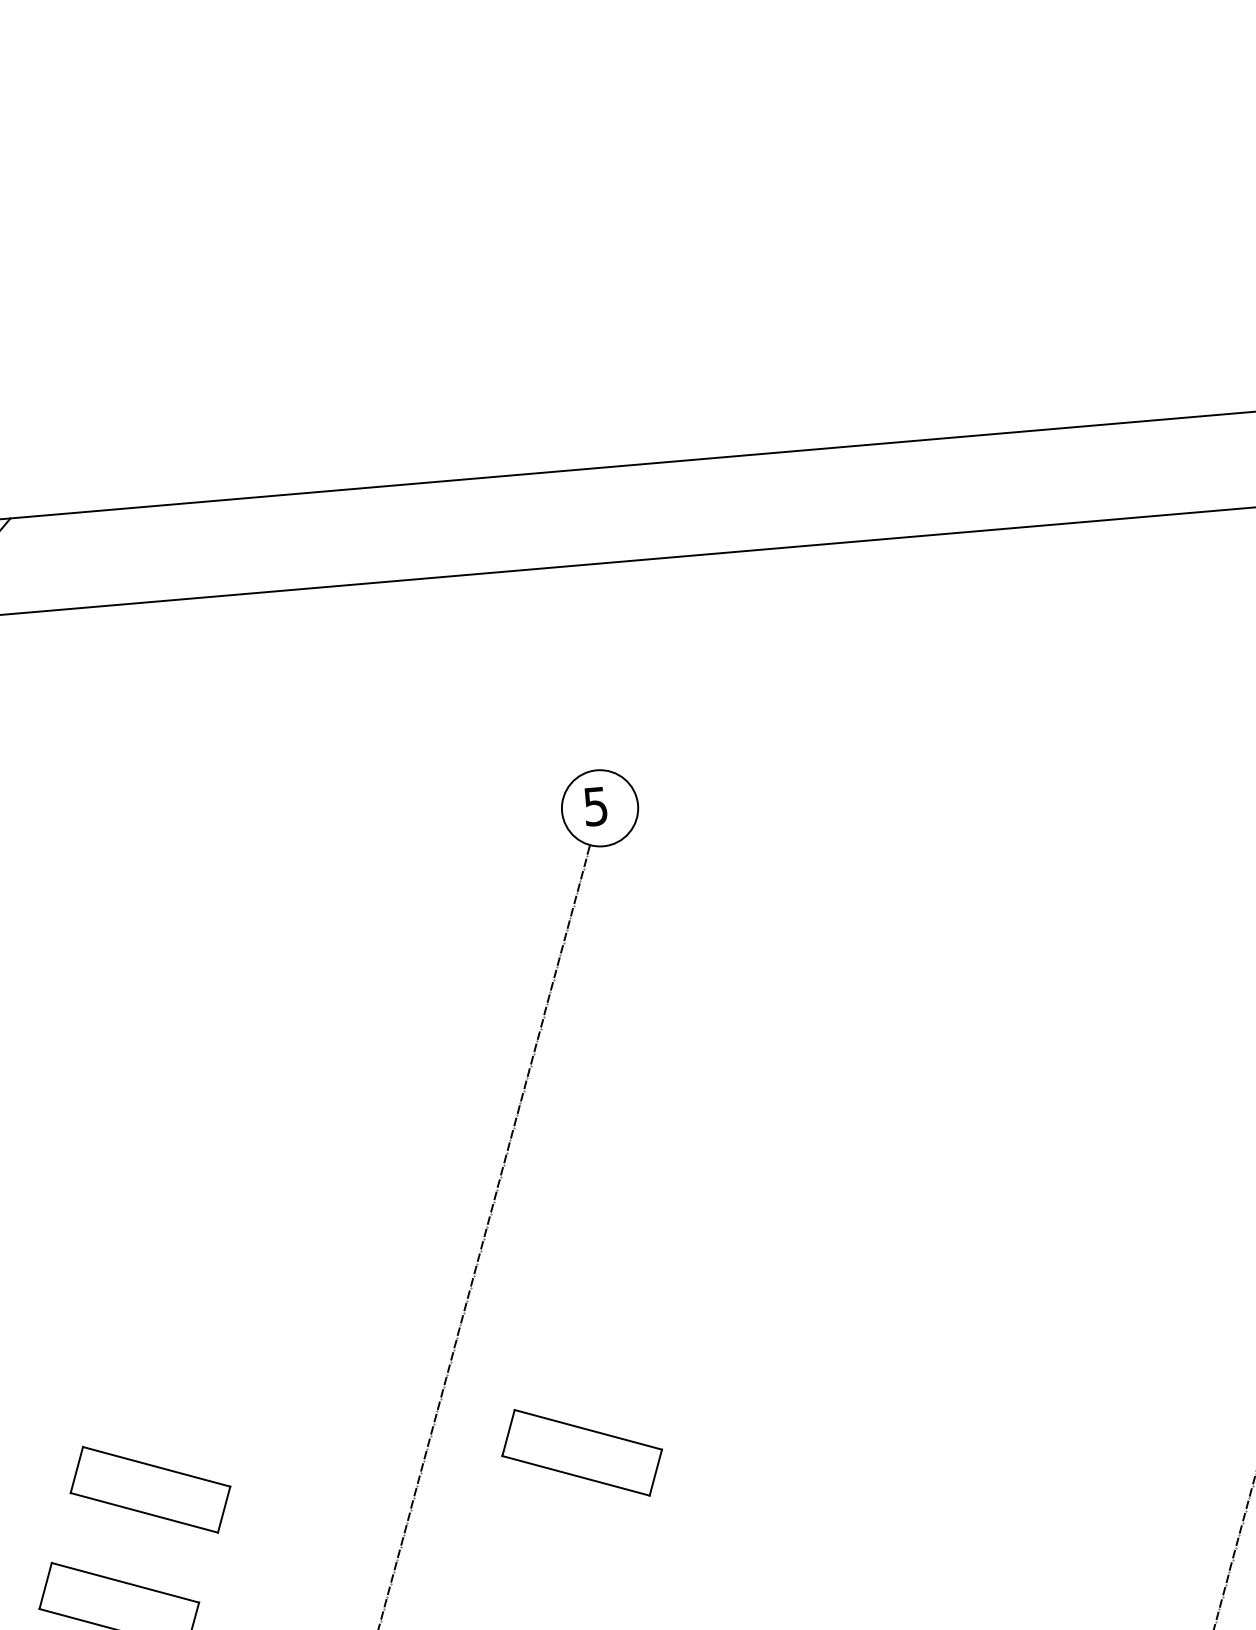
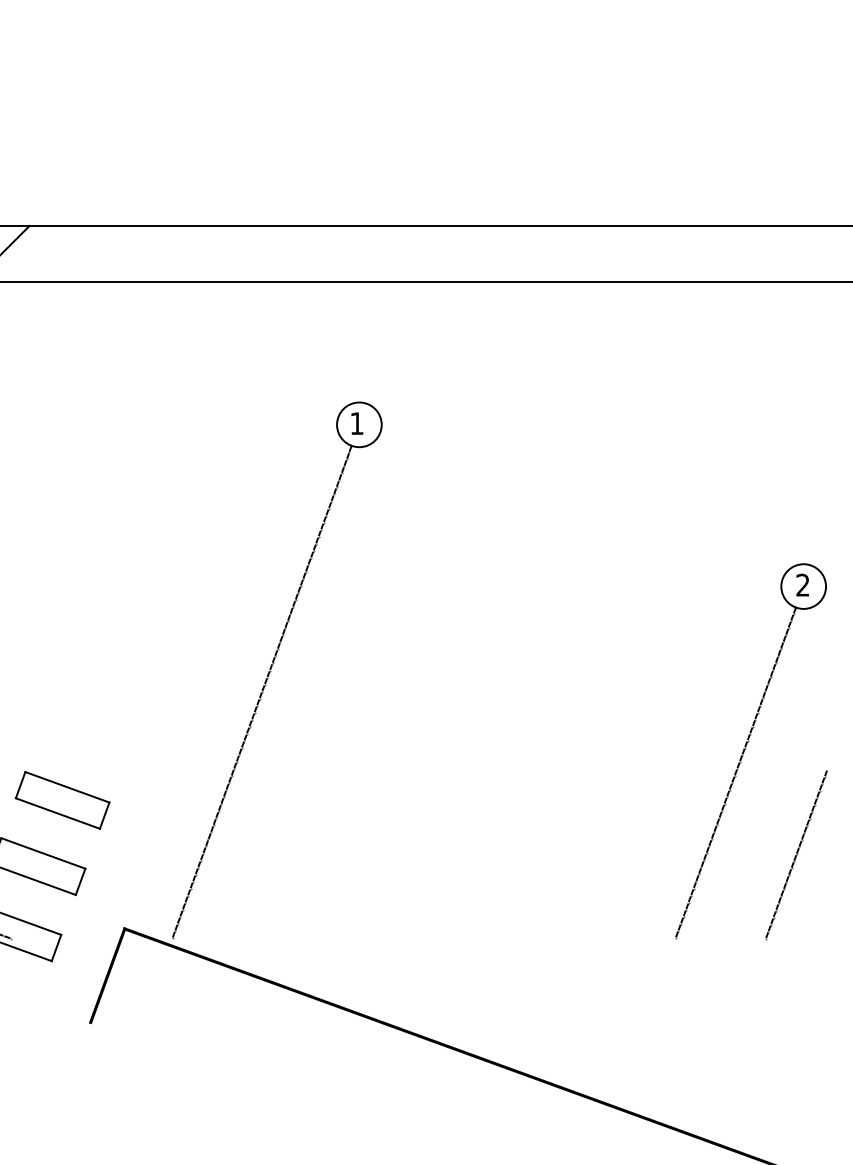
text: (594, 806) -> (356, 423), 5 -> 1
part: (581, 1452) -> (316, 800), removed

